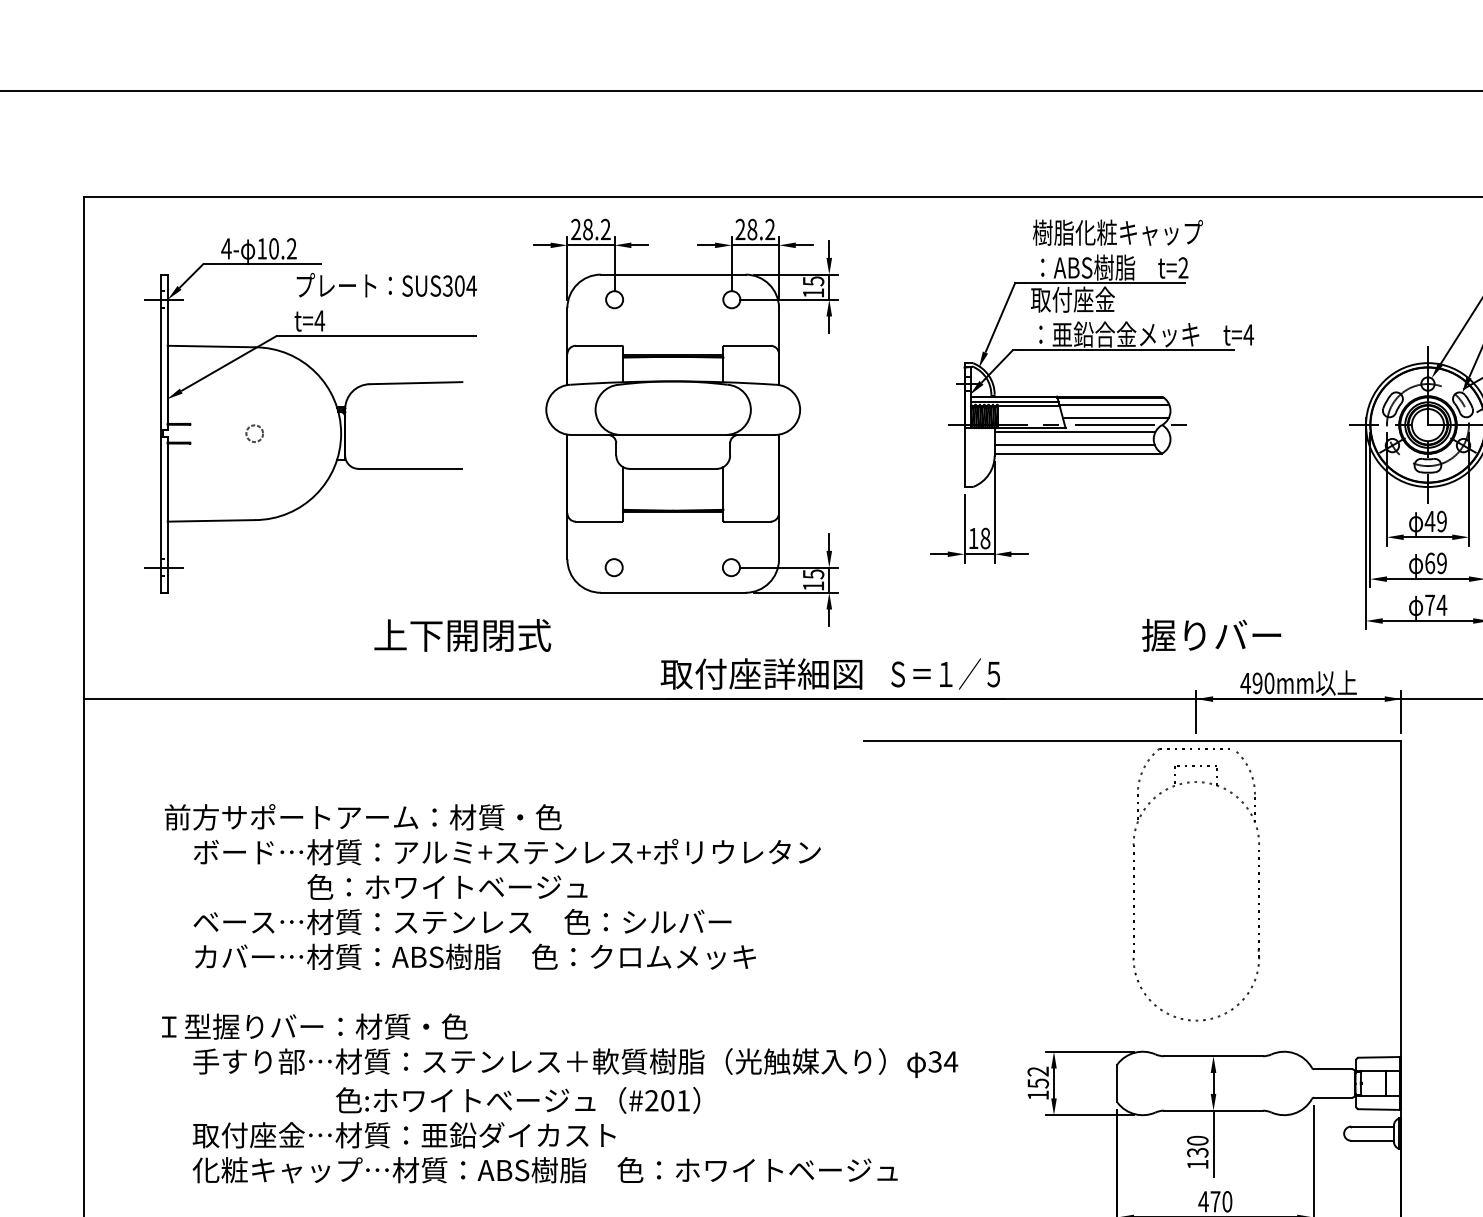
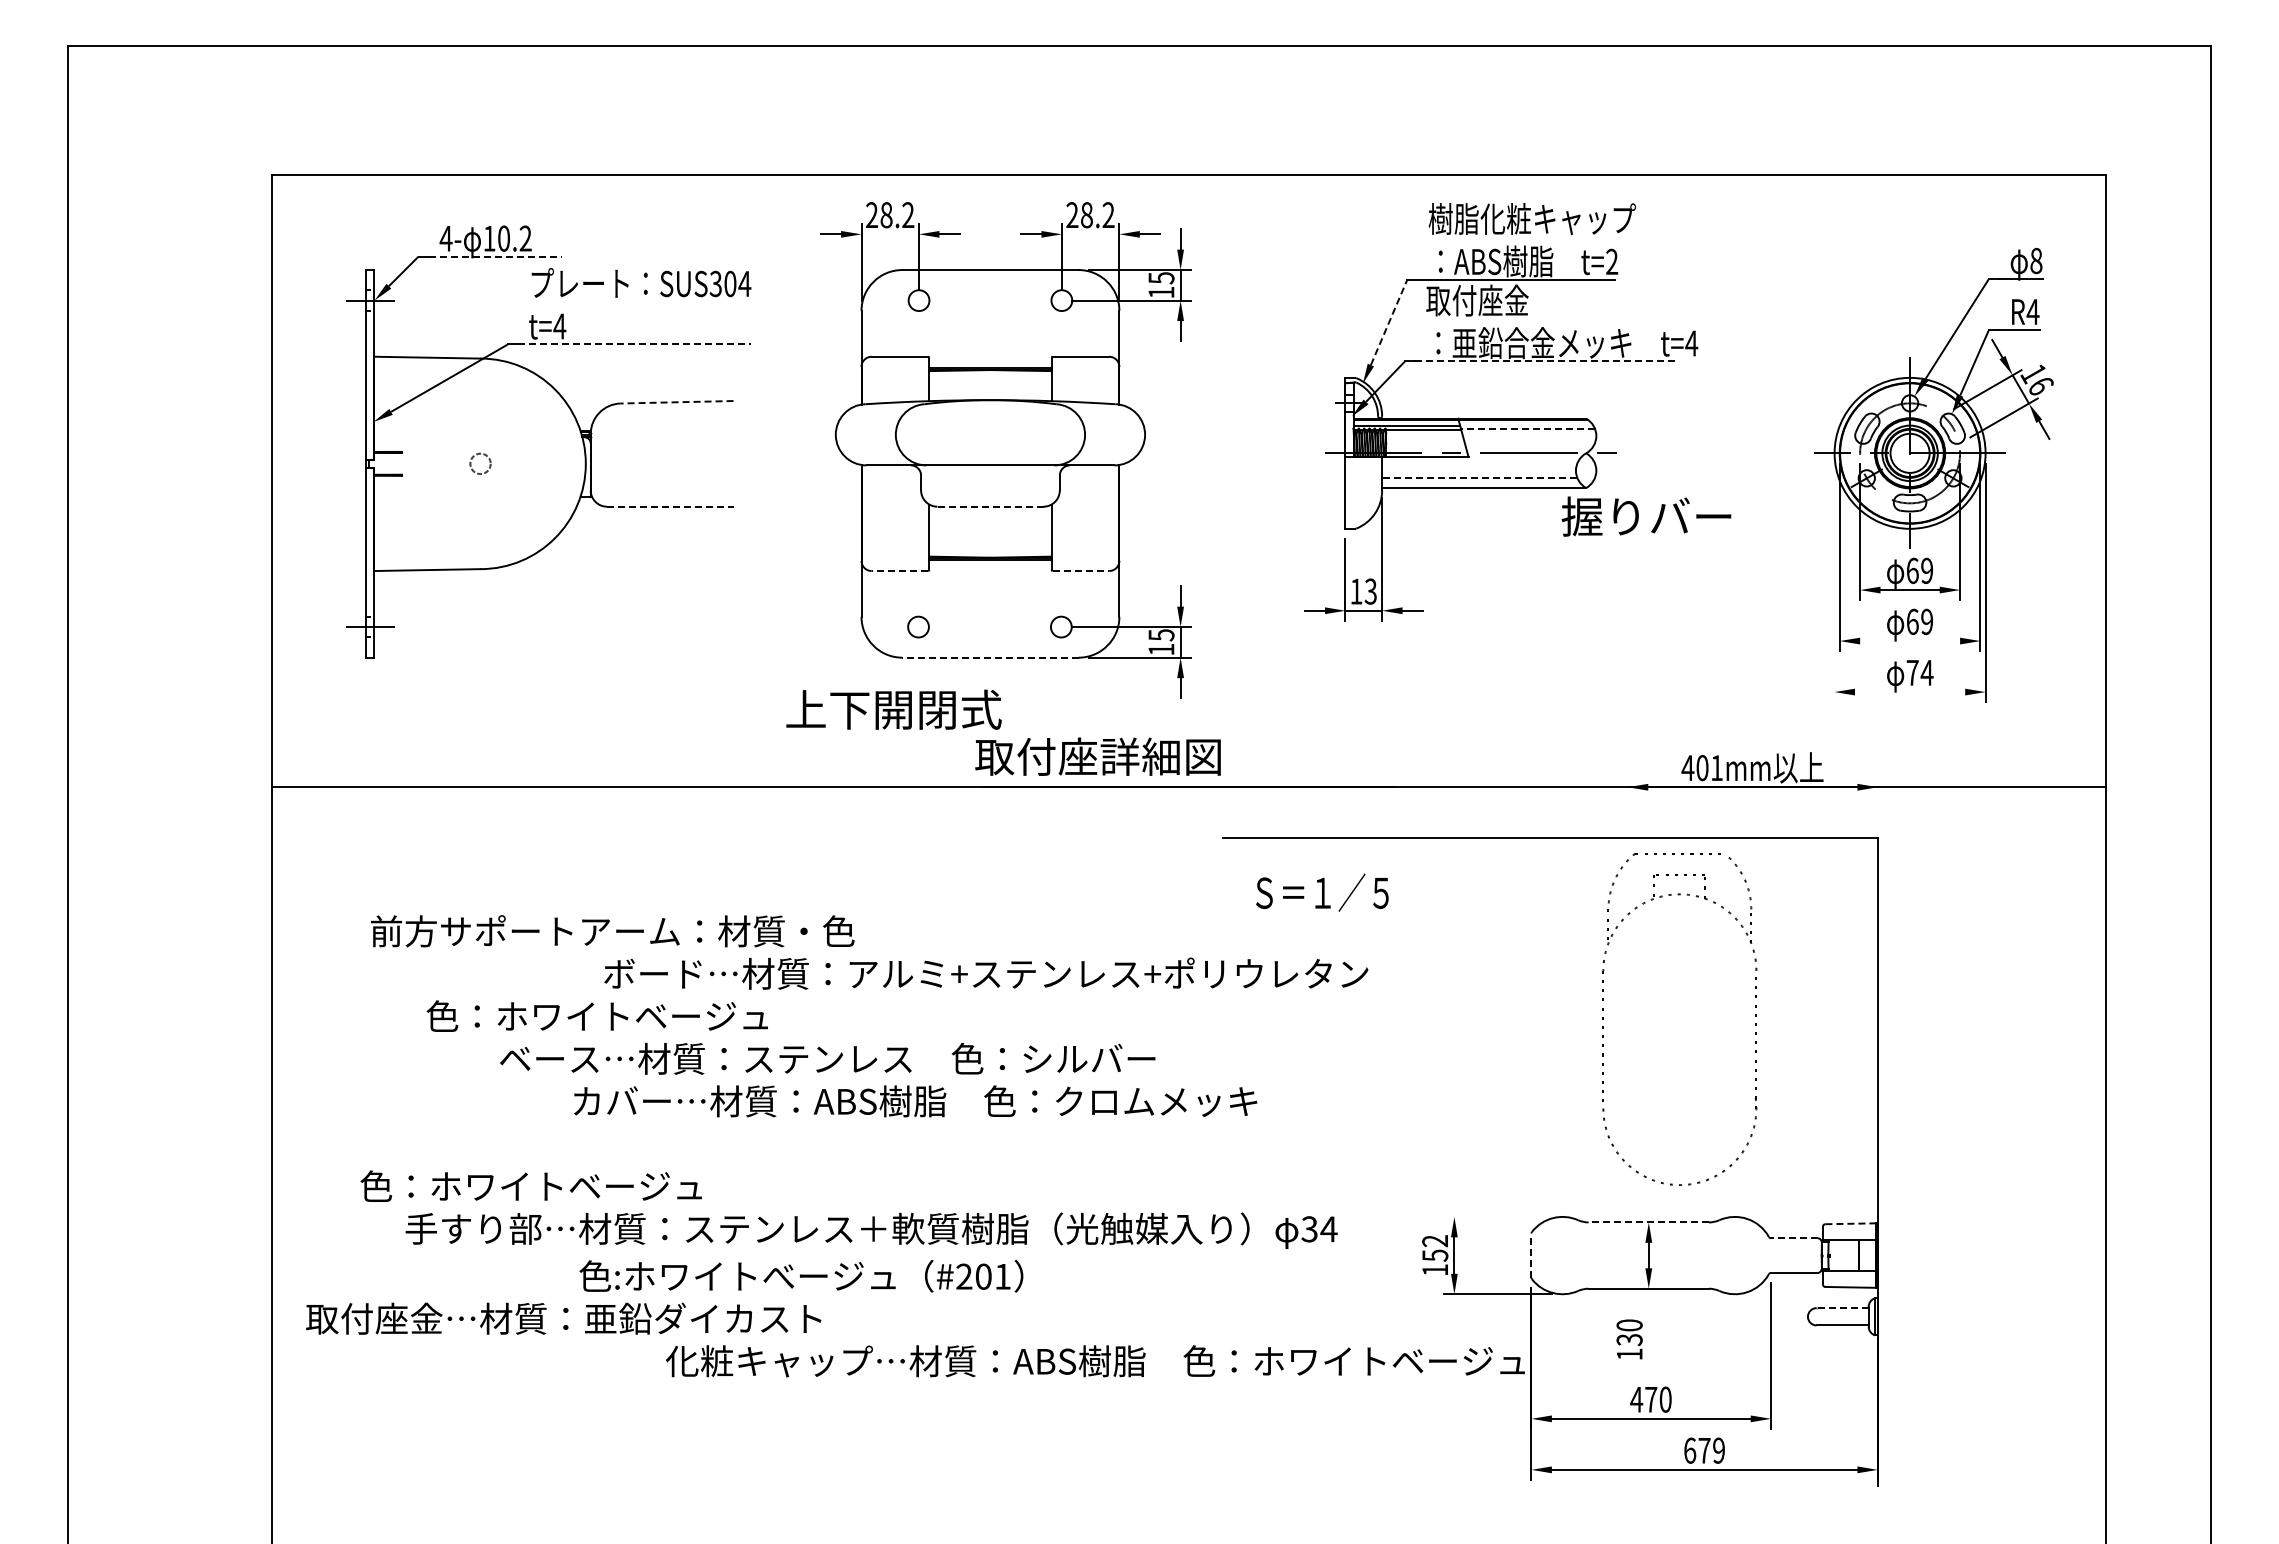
line: (591, 245) -> (890, 234), removed
line: (755, 245) -> (1090, 234), removed
line: (267, 263) -> (495, 256), solid -> dashed
line: (1000, 316) -> (1389, 321), solid -> dashed
line: (381, 335) -> (635, 344), solid -> dashed
line: (1128, 349) -> (1545, 361), solid -> dashed
line: (415, 383) -> (676, 402), solid -> dashed
line: (1113, 404) -> (1527, 428), solid -> dashed
line: (1115, 417) -> (1529, 444), removed
line: (1074, 432) -> (1479, 462), removed
line: (1074, 444) -> (1479, 477), solid -> dashed
line: (410, 468) -> (670, 506), solid -> dashed
line: (672, 468) -> (989, 506), solid -> dashed
text: (1429, 521) -> (1912, 570), 49 -> 69
line: (598, 522) -> (899, 571), solid -> dashed
line: (747, 522) -> (1081, 571), solid -> dashed
line: (1365, 523) -> (1834, 573), removed
text: (985, 538) -> (1370, 591), 18 -> 13
line: (1428, 579) -> (1910, 641), removed
line: (672, 592) -> (989, 657), solid -> dashed
line: (1428, 621) -> (1910, 692), removed
text: (462, 635) -> (893, 709), moved
text: (1211, 635) -> (1646, 516), moved
text: (945, 673) -> (1322, 892), moved
text: (1263, 683) -> (1709, 768), 490mm -> 401mm
line: (1196, 711) -> (1627, 802), removed
line: (1401, 711) -> (1877, 802), removed
text: (507, 851) -> (986, 973), moved
part: (1133, 884) -> (1603, 1019), moved
text: (446, 886) -> (596, 1015), moved
text: (462, 921) -> (827, 1058), moved
text: (475, 957) -> (915, 1101), moved
text: (311, 1026) -> (549, 1186), Ｉ型握りバー：材質・色 -> 色：ホワイトベージュ
line: (1090, 1051) -> (1498, 1216), removed
line: (1213, 1056) -> (1648, 1222), solid -> dashed
line: (1379, 1057) -> (1851, 1223), solid -> dashed
line: (1332, 1069) -> (1793, 1238), solid -> dashed
line: (1117, 1083) -> (1531, 1255), solid -> dashed
line: (1372, 1126) -> (1842, 1308), solid -> dashed
text: (404, 1135) -> (563, 1318), moved
line: (1213, 1143) -> (1648, 1328), removed
text: (545, 1170) -> (1095, 1361), moved

